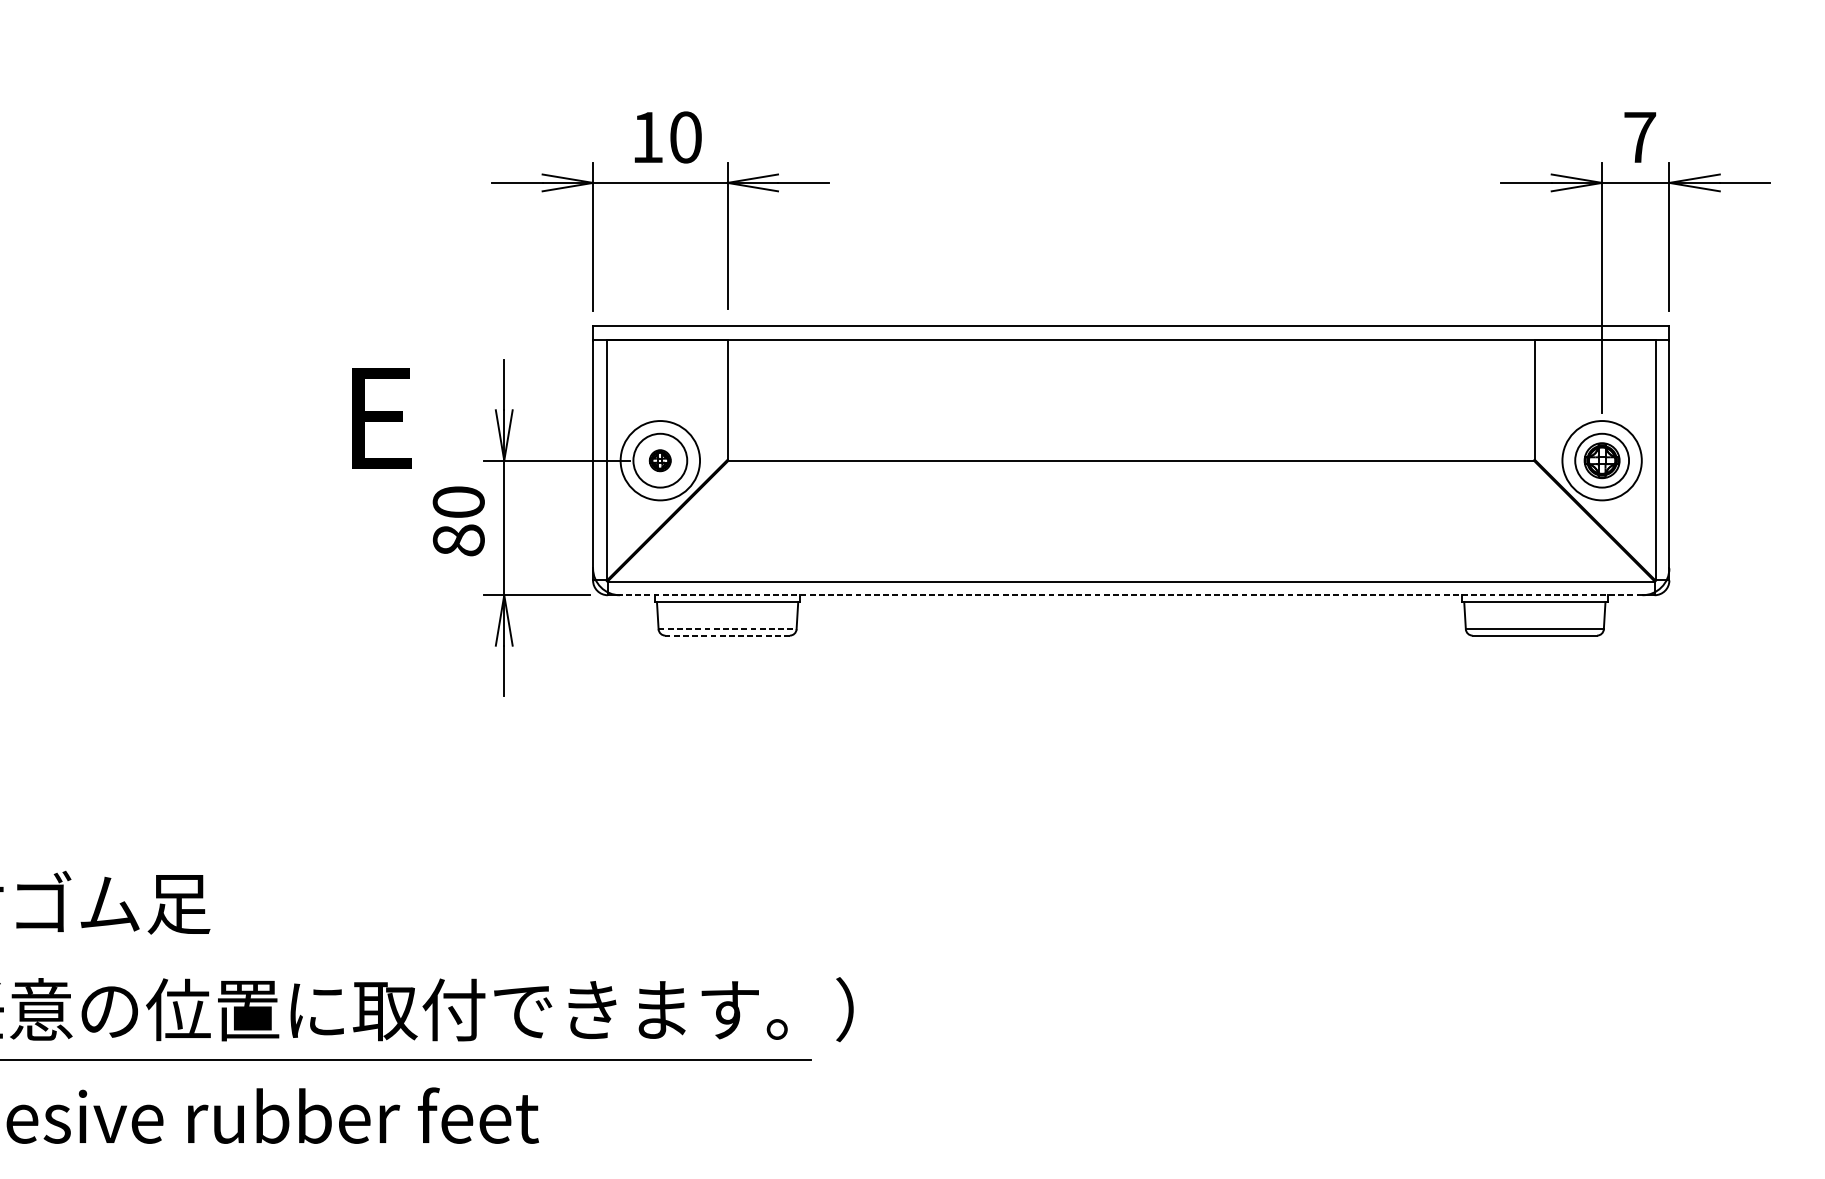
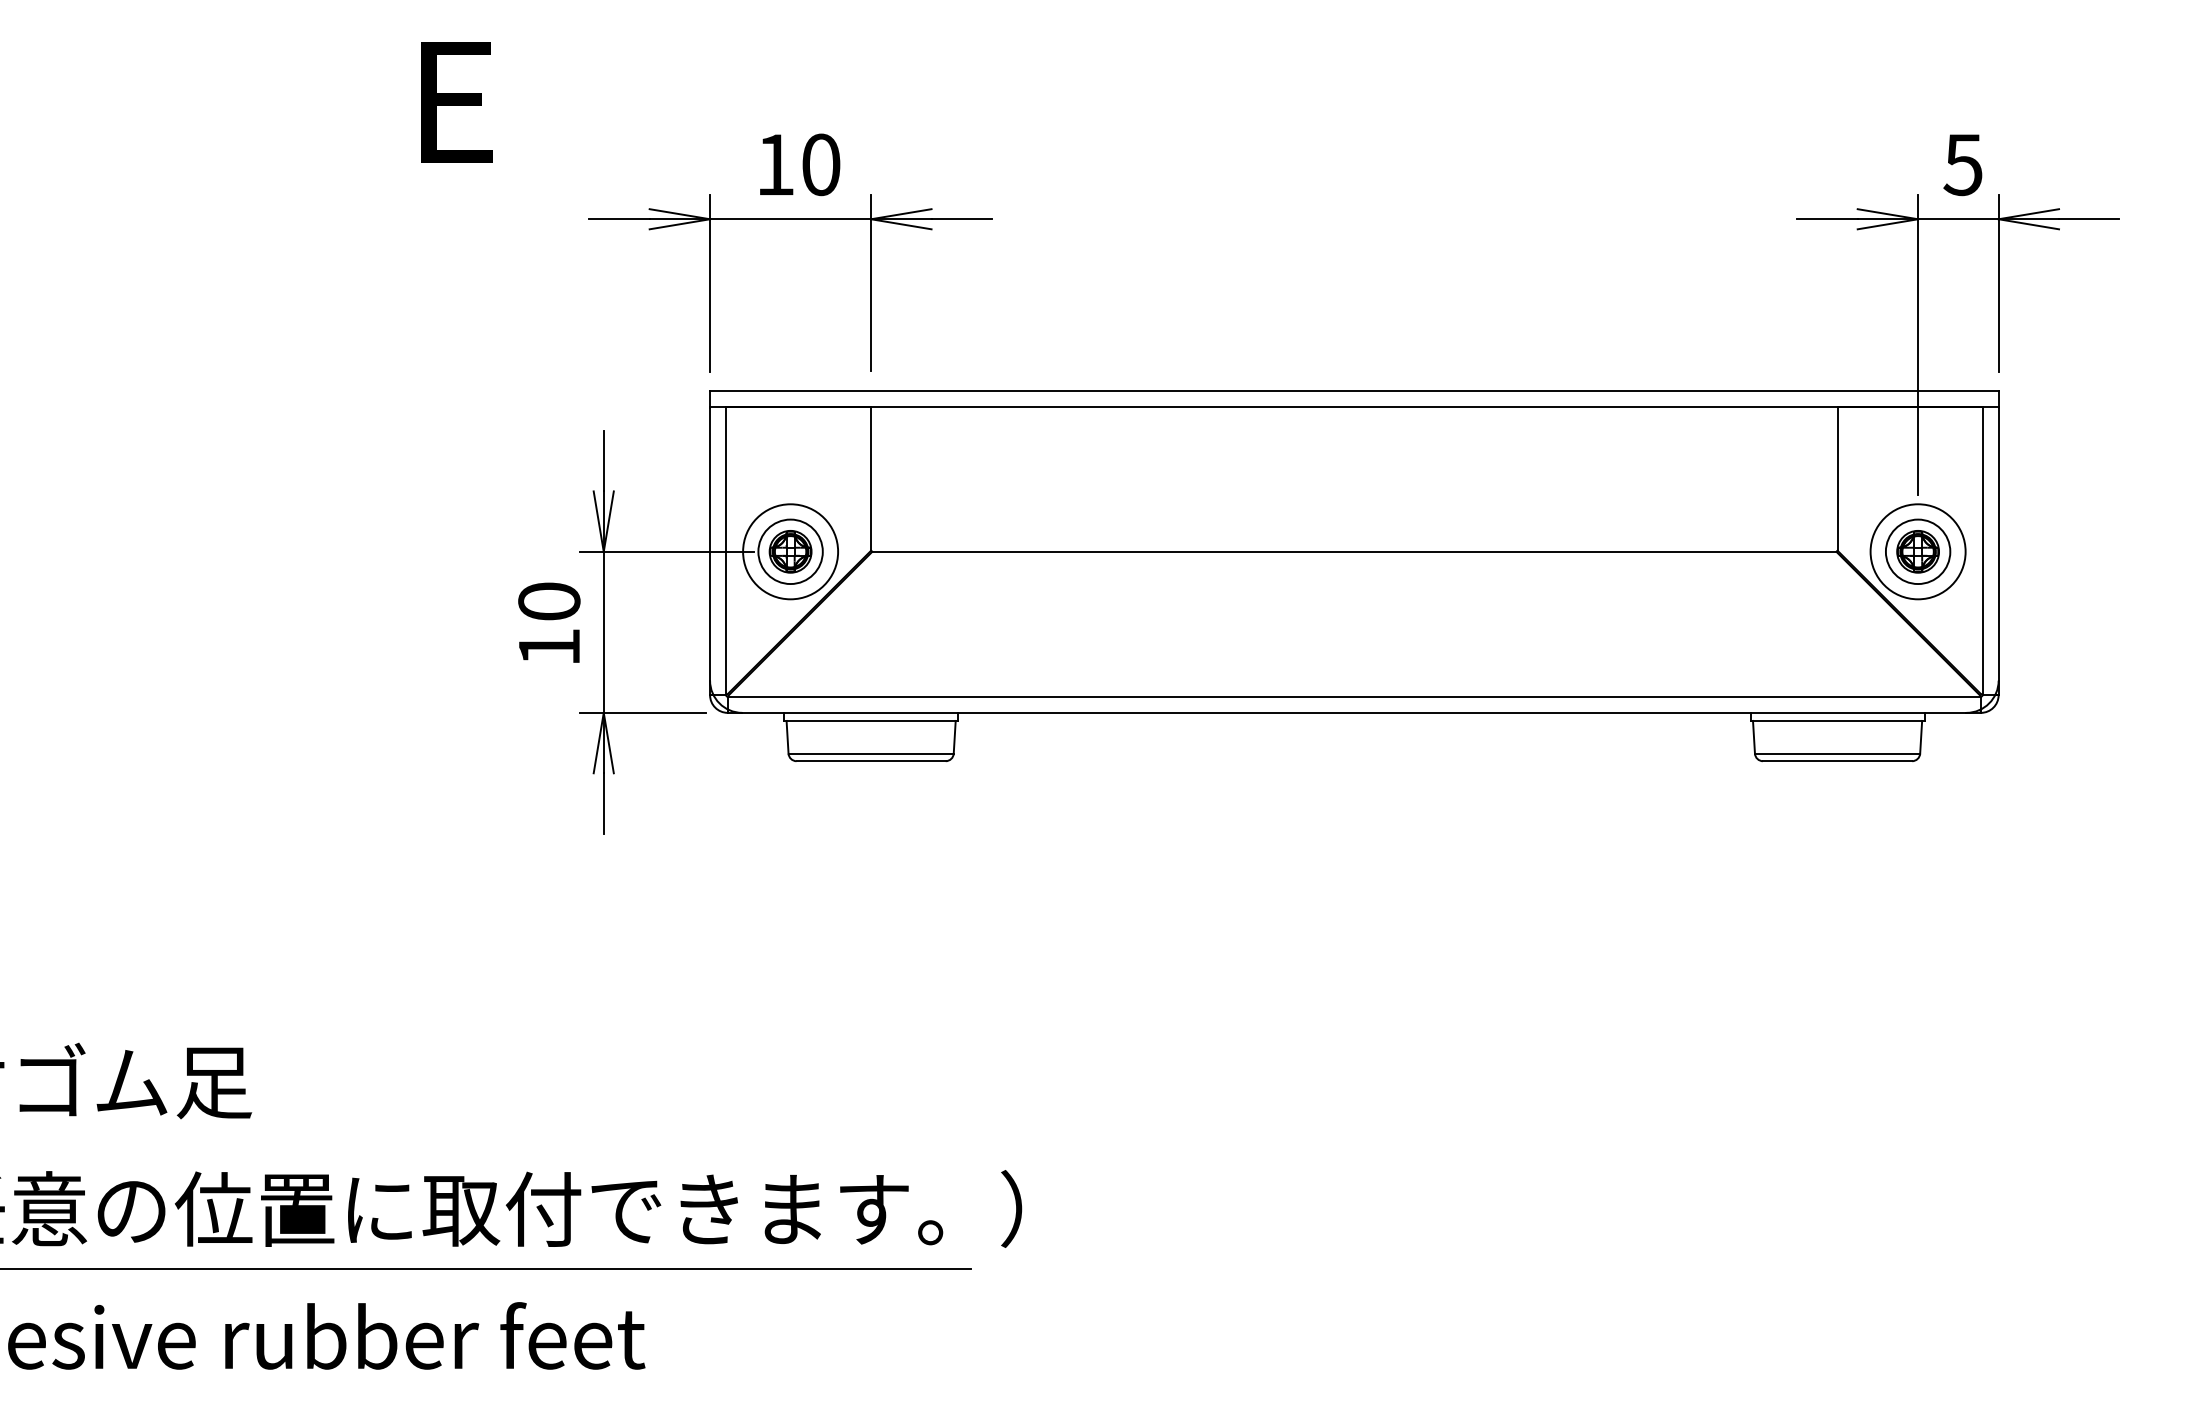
text: (1639, 138) -> (1962, 165), 7 -> 5
text: (381, 418) -> (456, 102), moved
part: (660, 460) -> (790, 551), size x1.67
text: (458, 540) -> (549, 647), 80 -> 10
line: (1130, 594) -> (1353, 712), dashed -> solid
line: (727, 629) -> (871, 753), dashed -> solid
line: (727, 635) -> (871, 761), dashed -> solid

